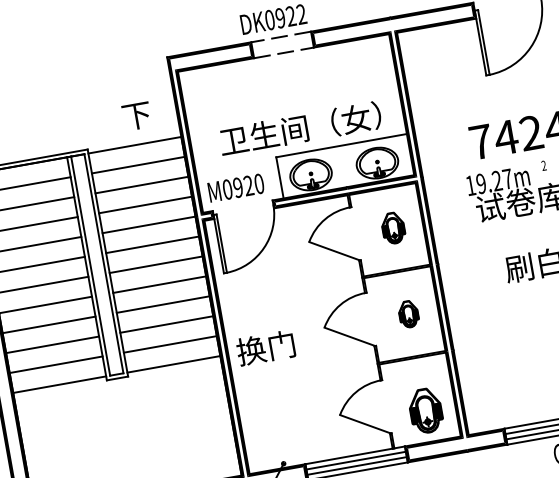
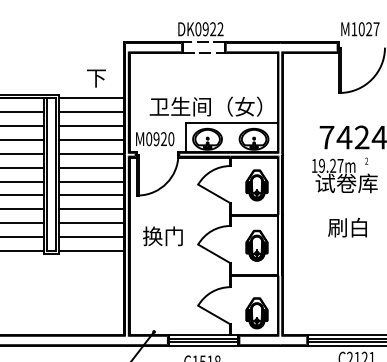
part: (392, 228) -> (256, 185), size x1.43
part: (407, 314) -> (256, 245), size x1.67
text: (265, 348) -> (162, 236), moved

